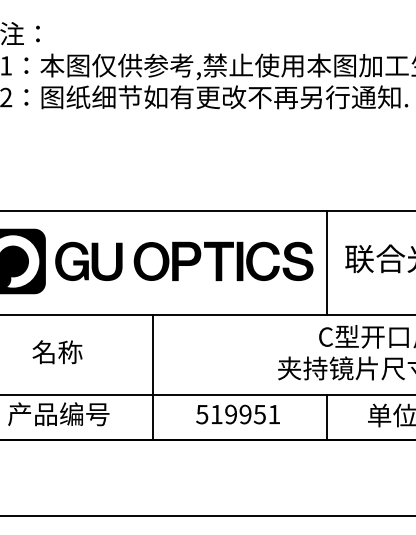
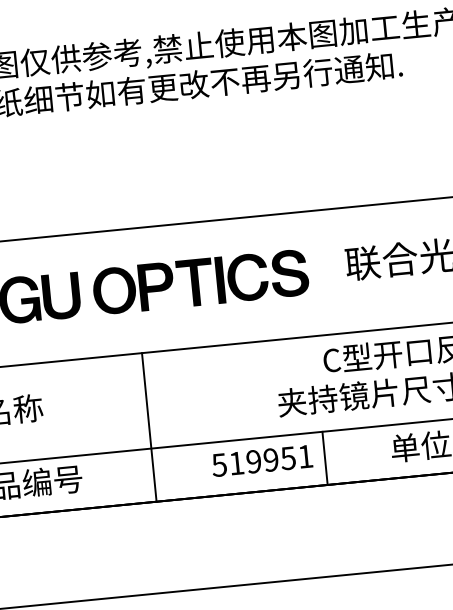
line: (327, 262) -> (325, 271), removed
line: (153, 377) -> (149, 427), moved
text: (237, 414) -> (261, 460), moved
line: (327, 417) -> (325, 458), moved

